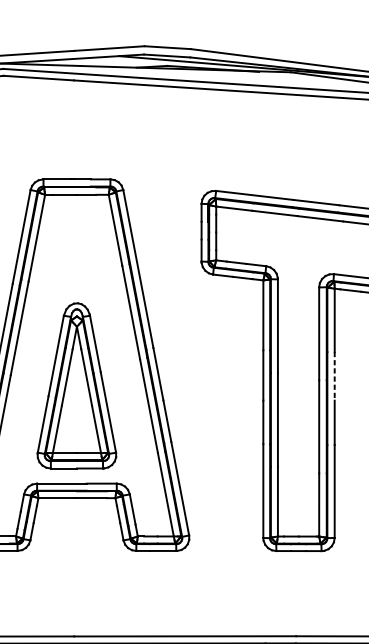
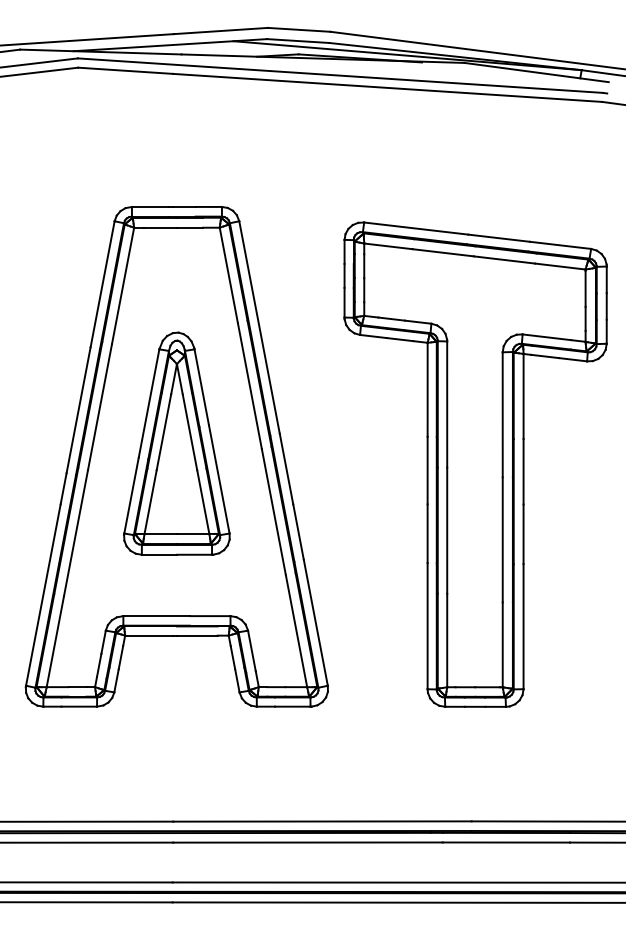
line: (334, 376) -> (523, 471), dashed -> solid
part: (76, 385) -> (176, 443), moved

